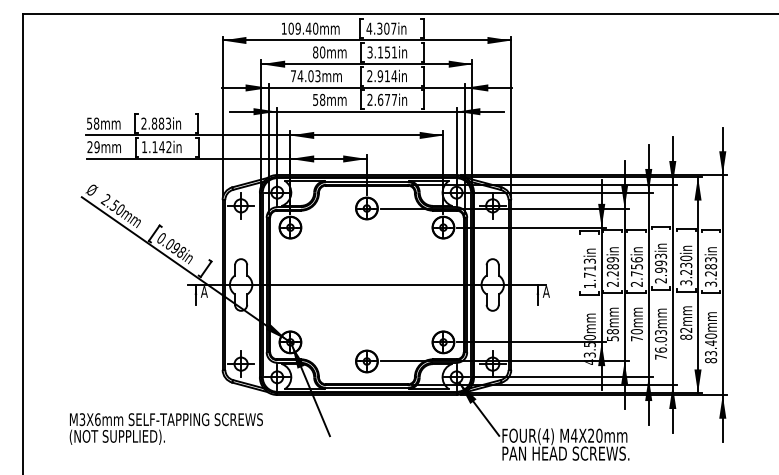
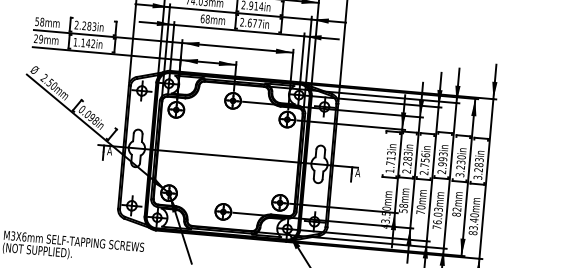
text: (315, 99) -> (202, 18), 58mm -> 68mm
text: (154, 123) -> (84, 25), 2.883in -> 2.283in
text: (612, 259) -> (408, 153), 2.289in -> 2.283in

